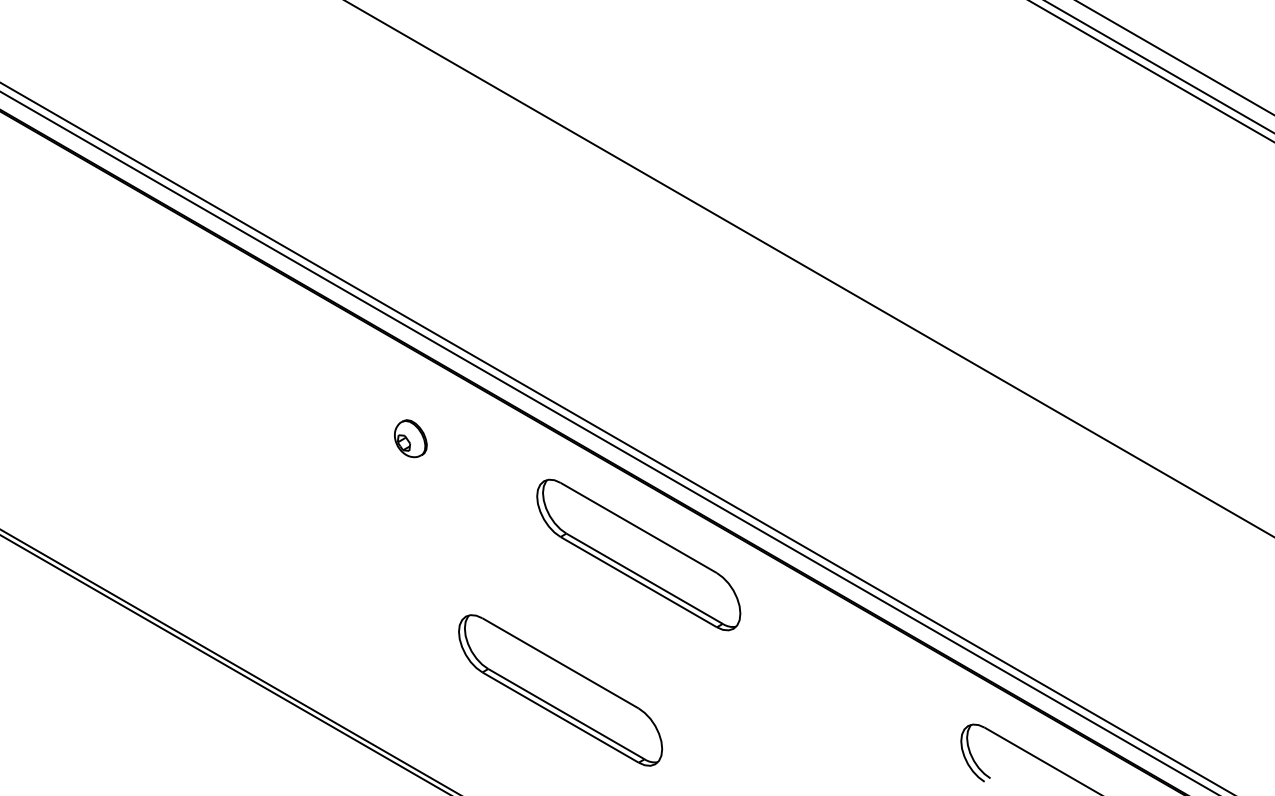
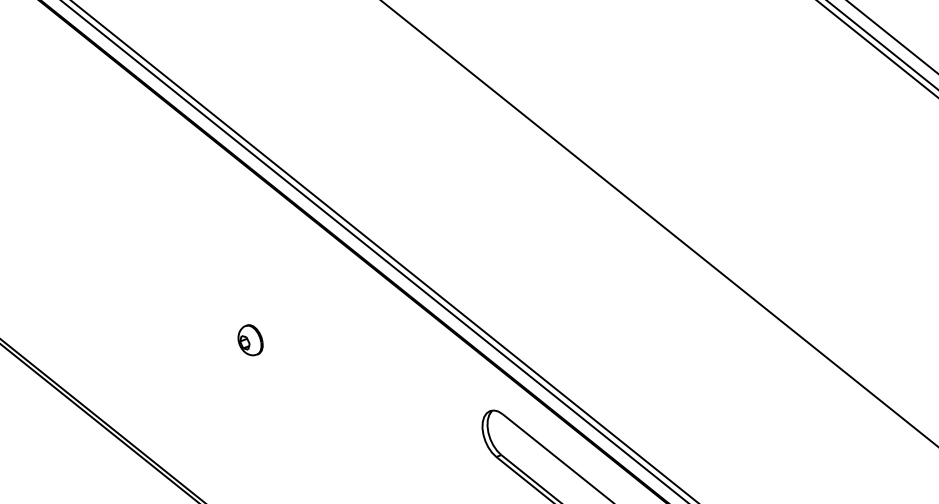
part: (410, 438) -> (250, 340), moved

